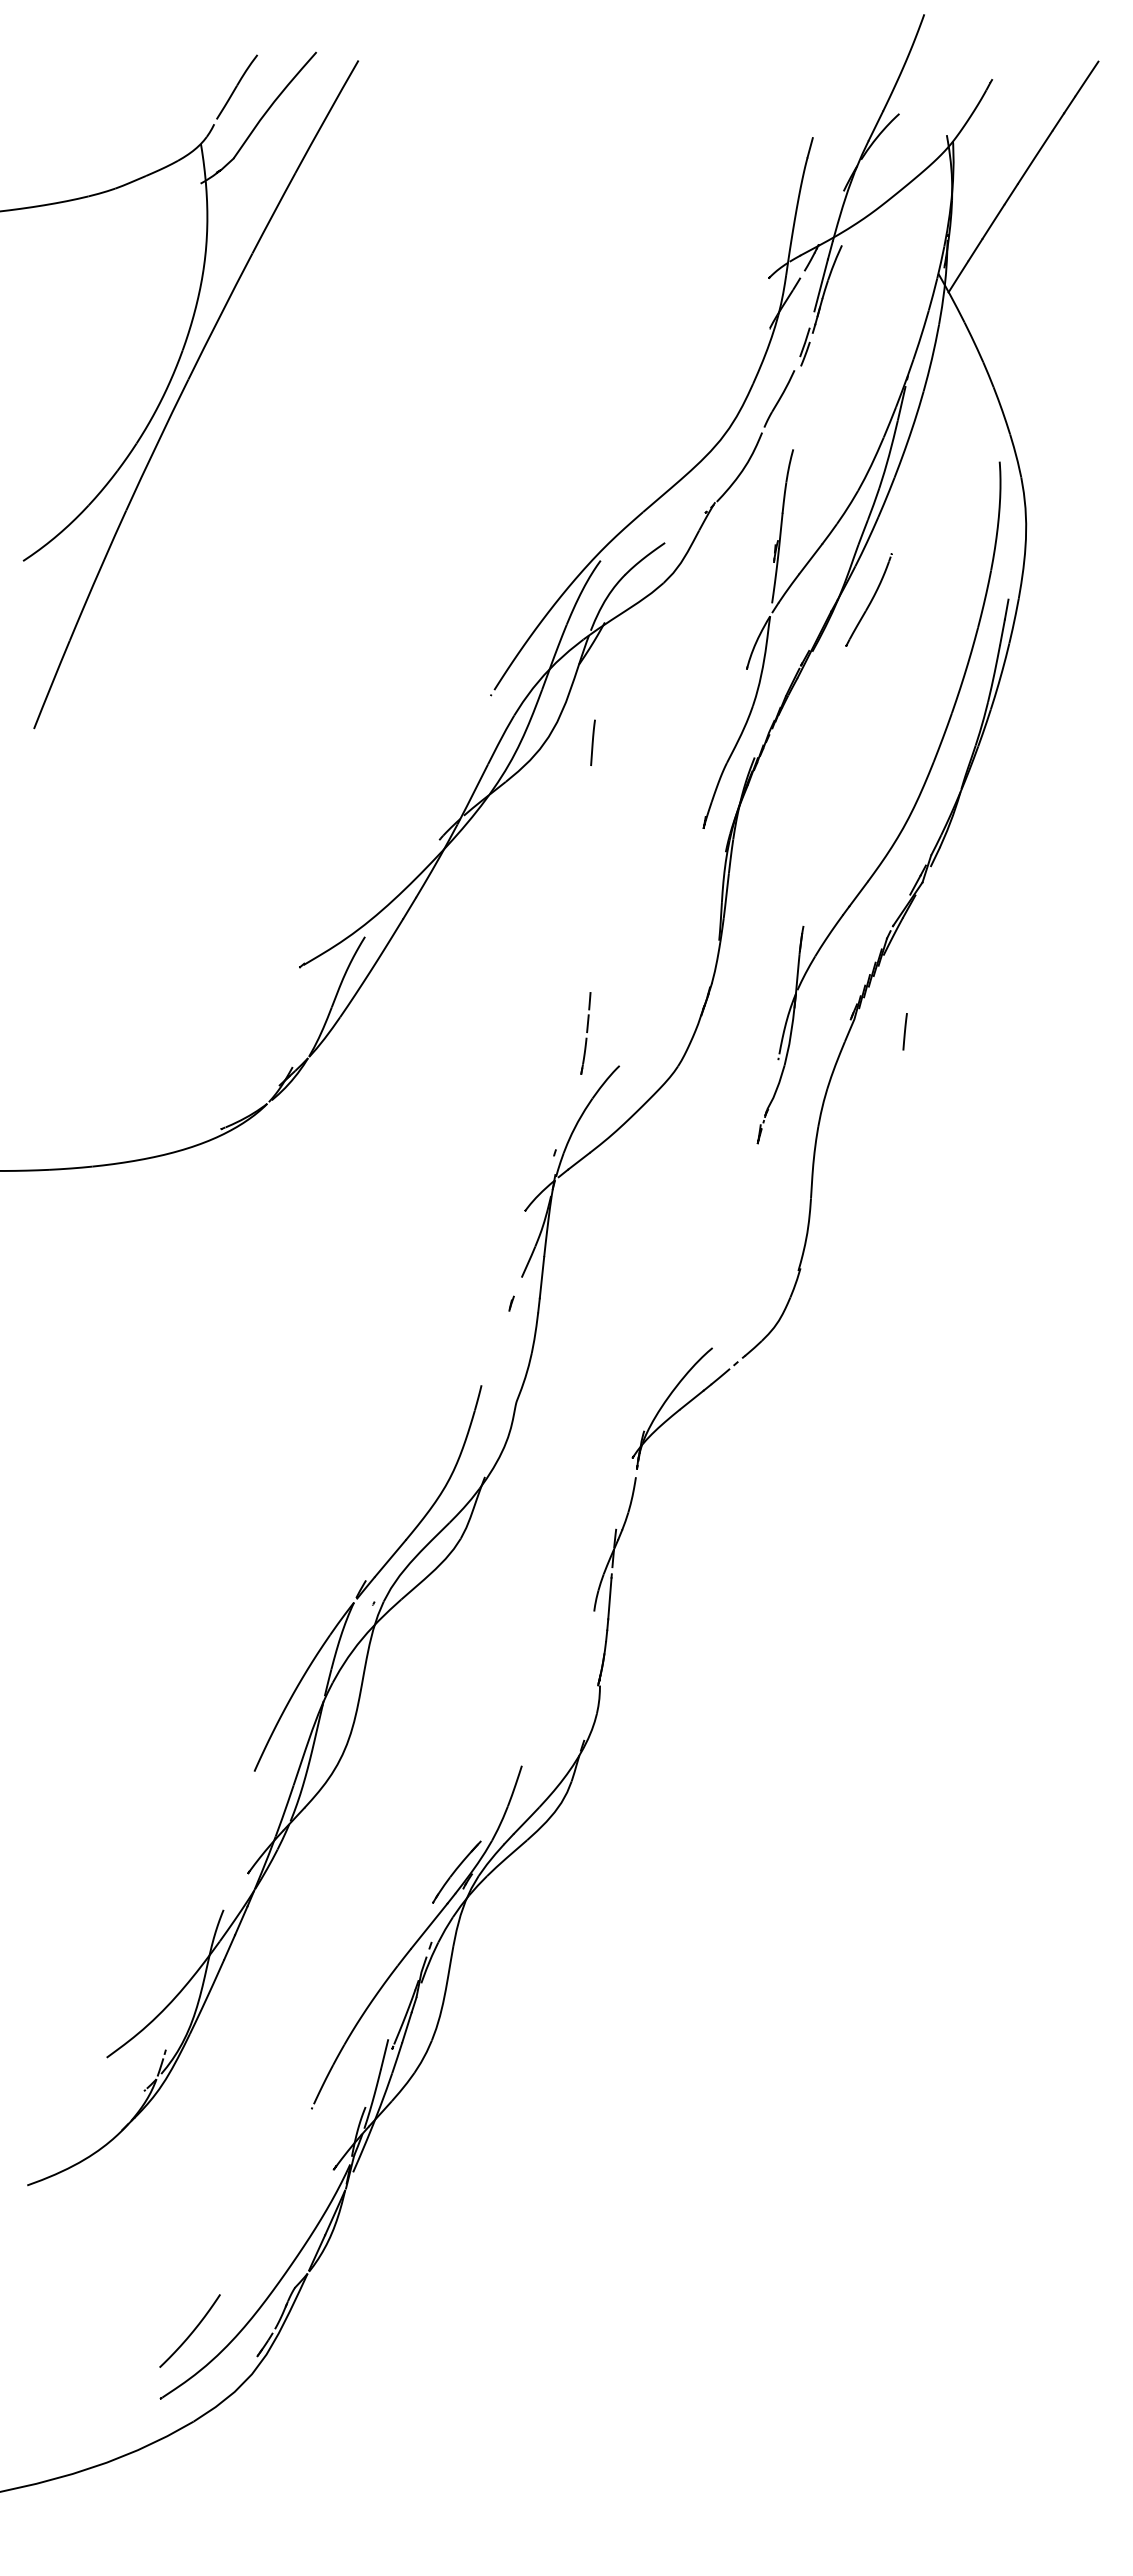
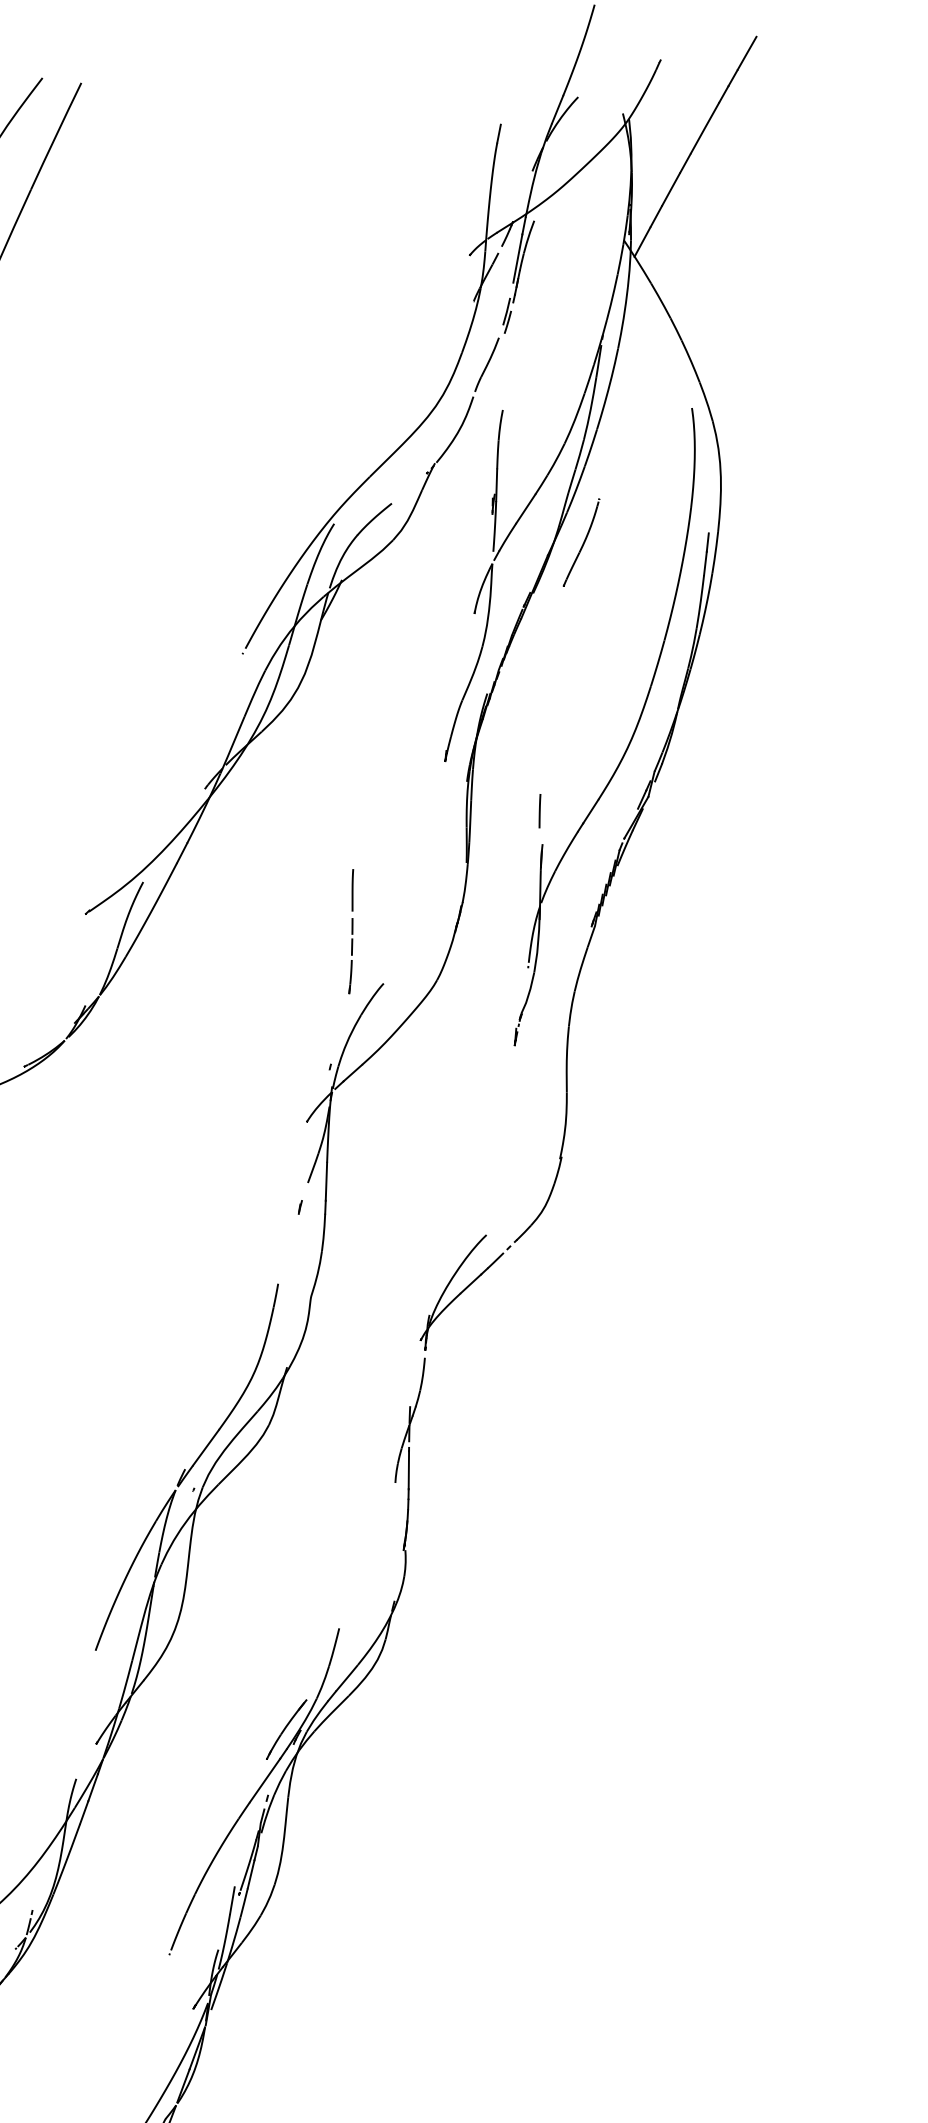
line: (592, 742) -> (352, 890), moved
line: (904, 1031) -> (539, 810), moved

